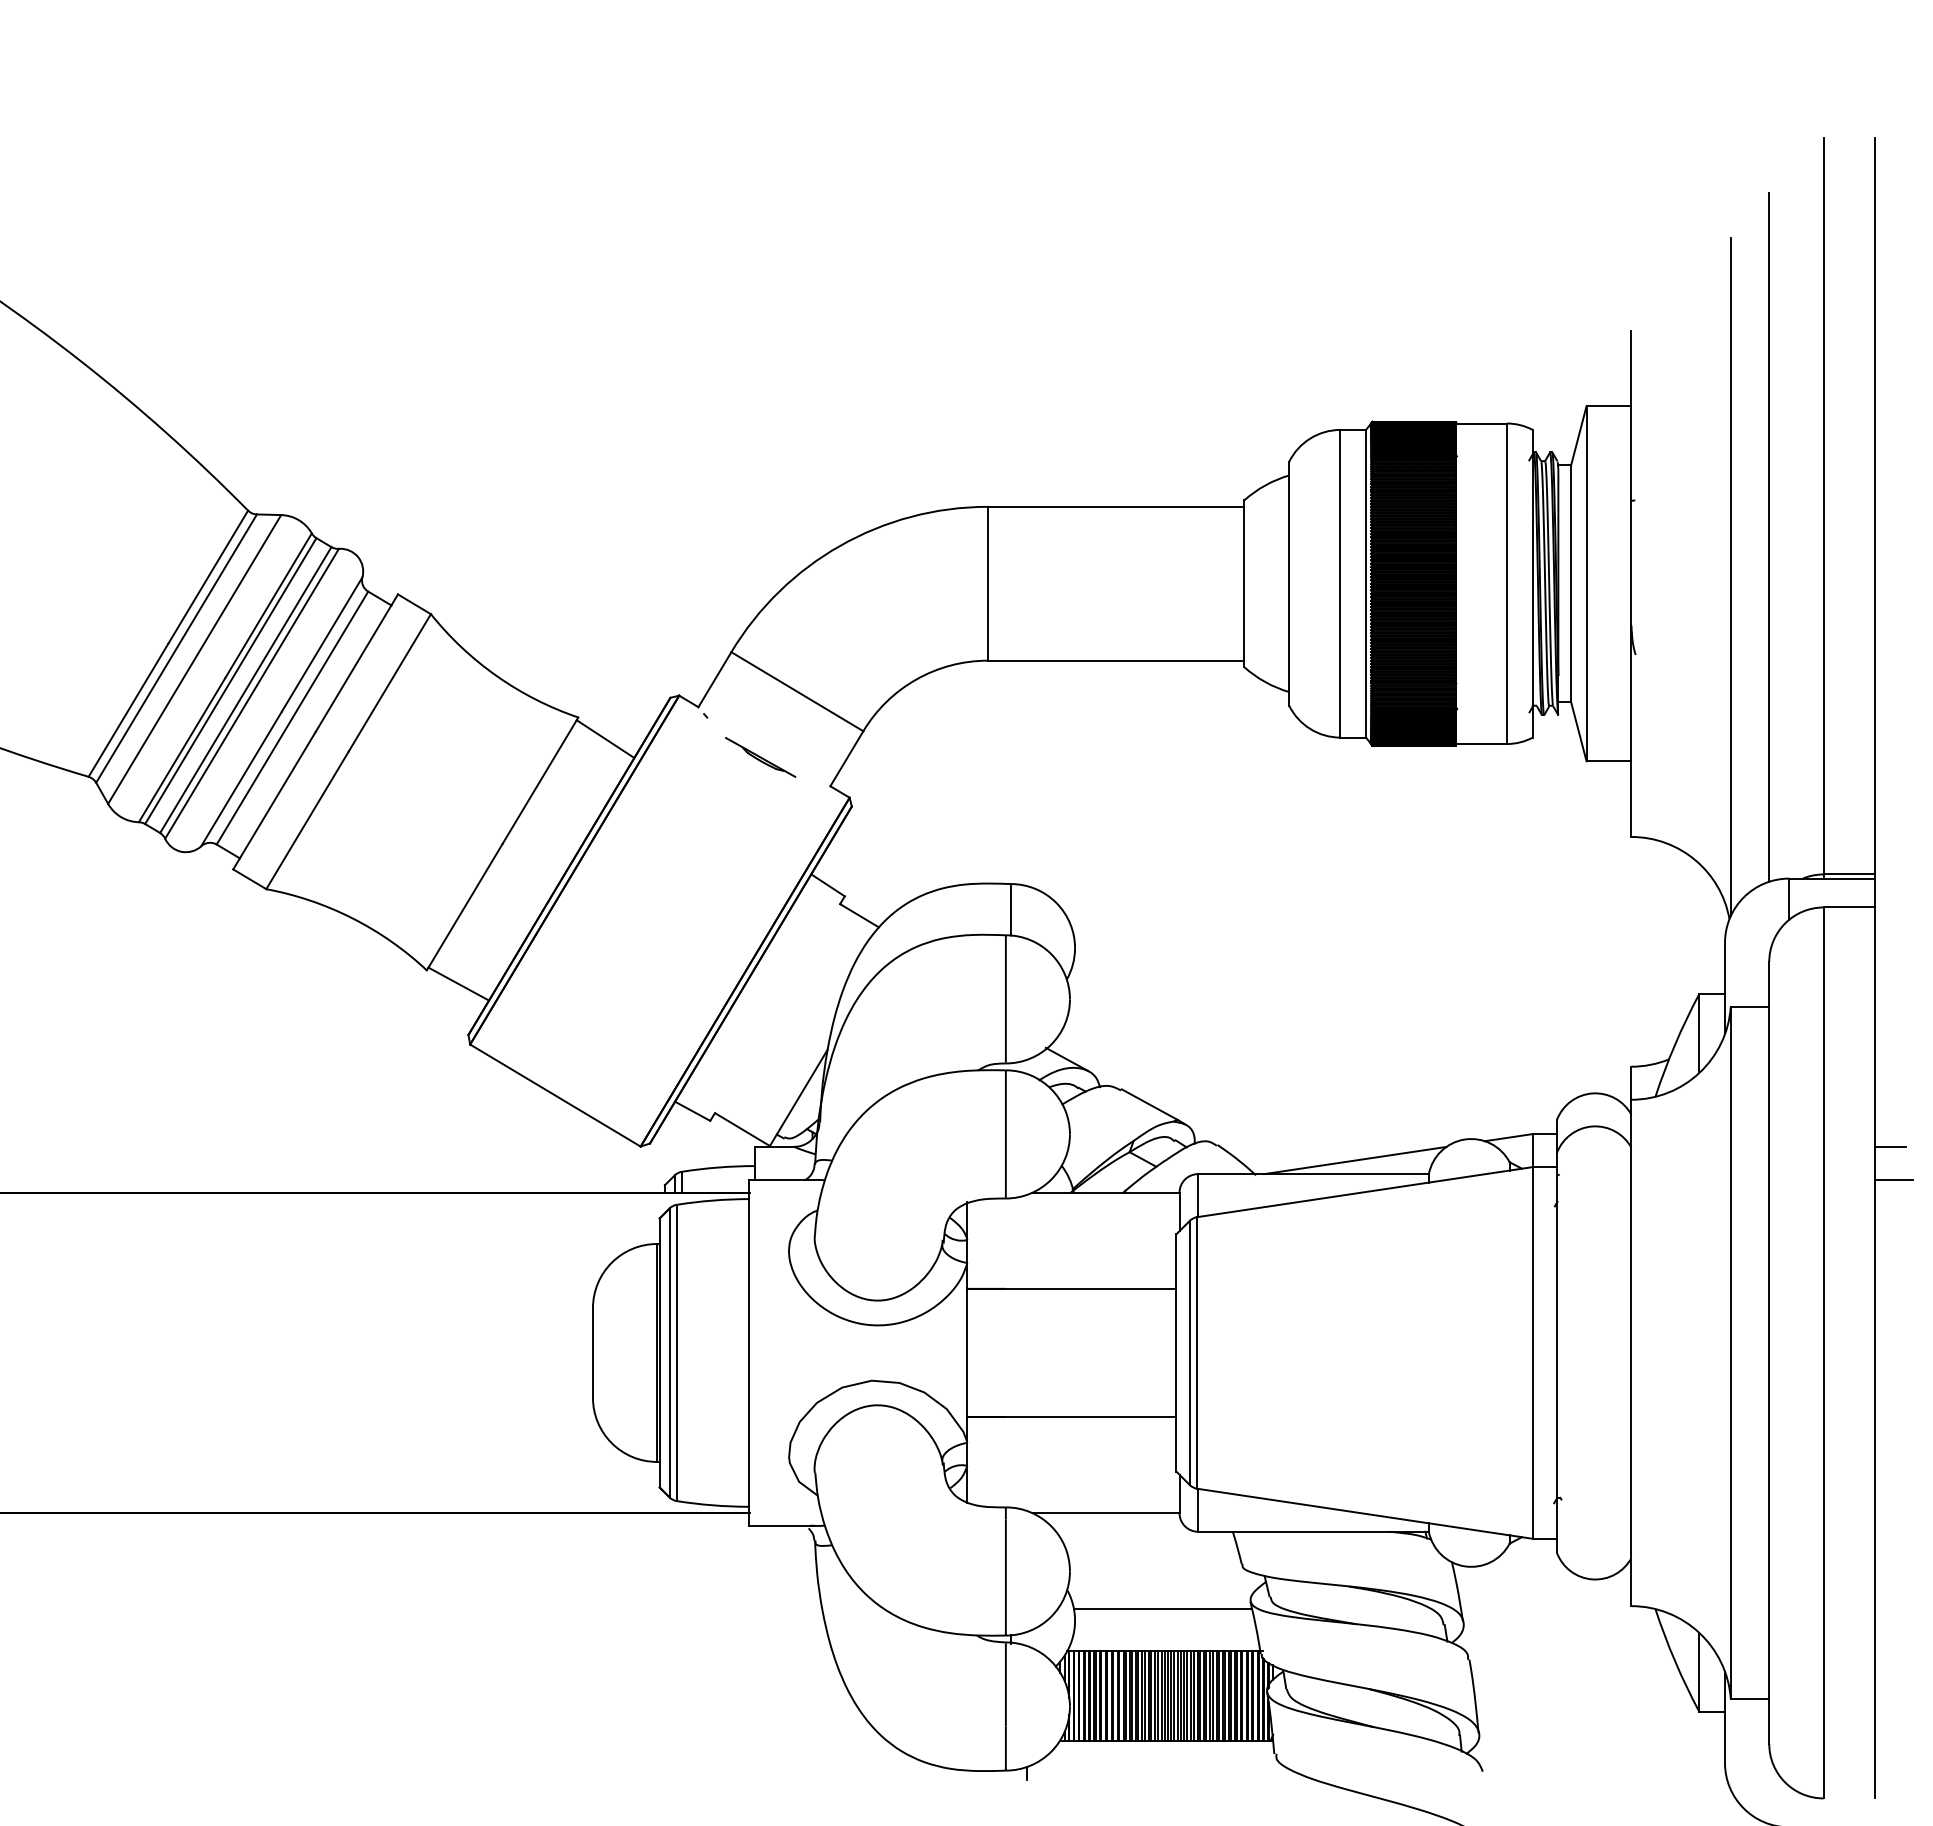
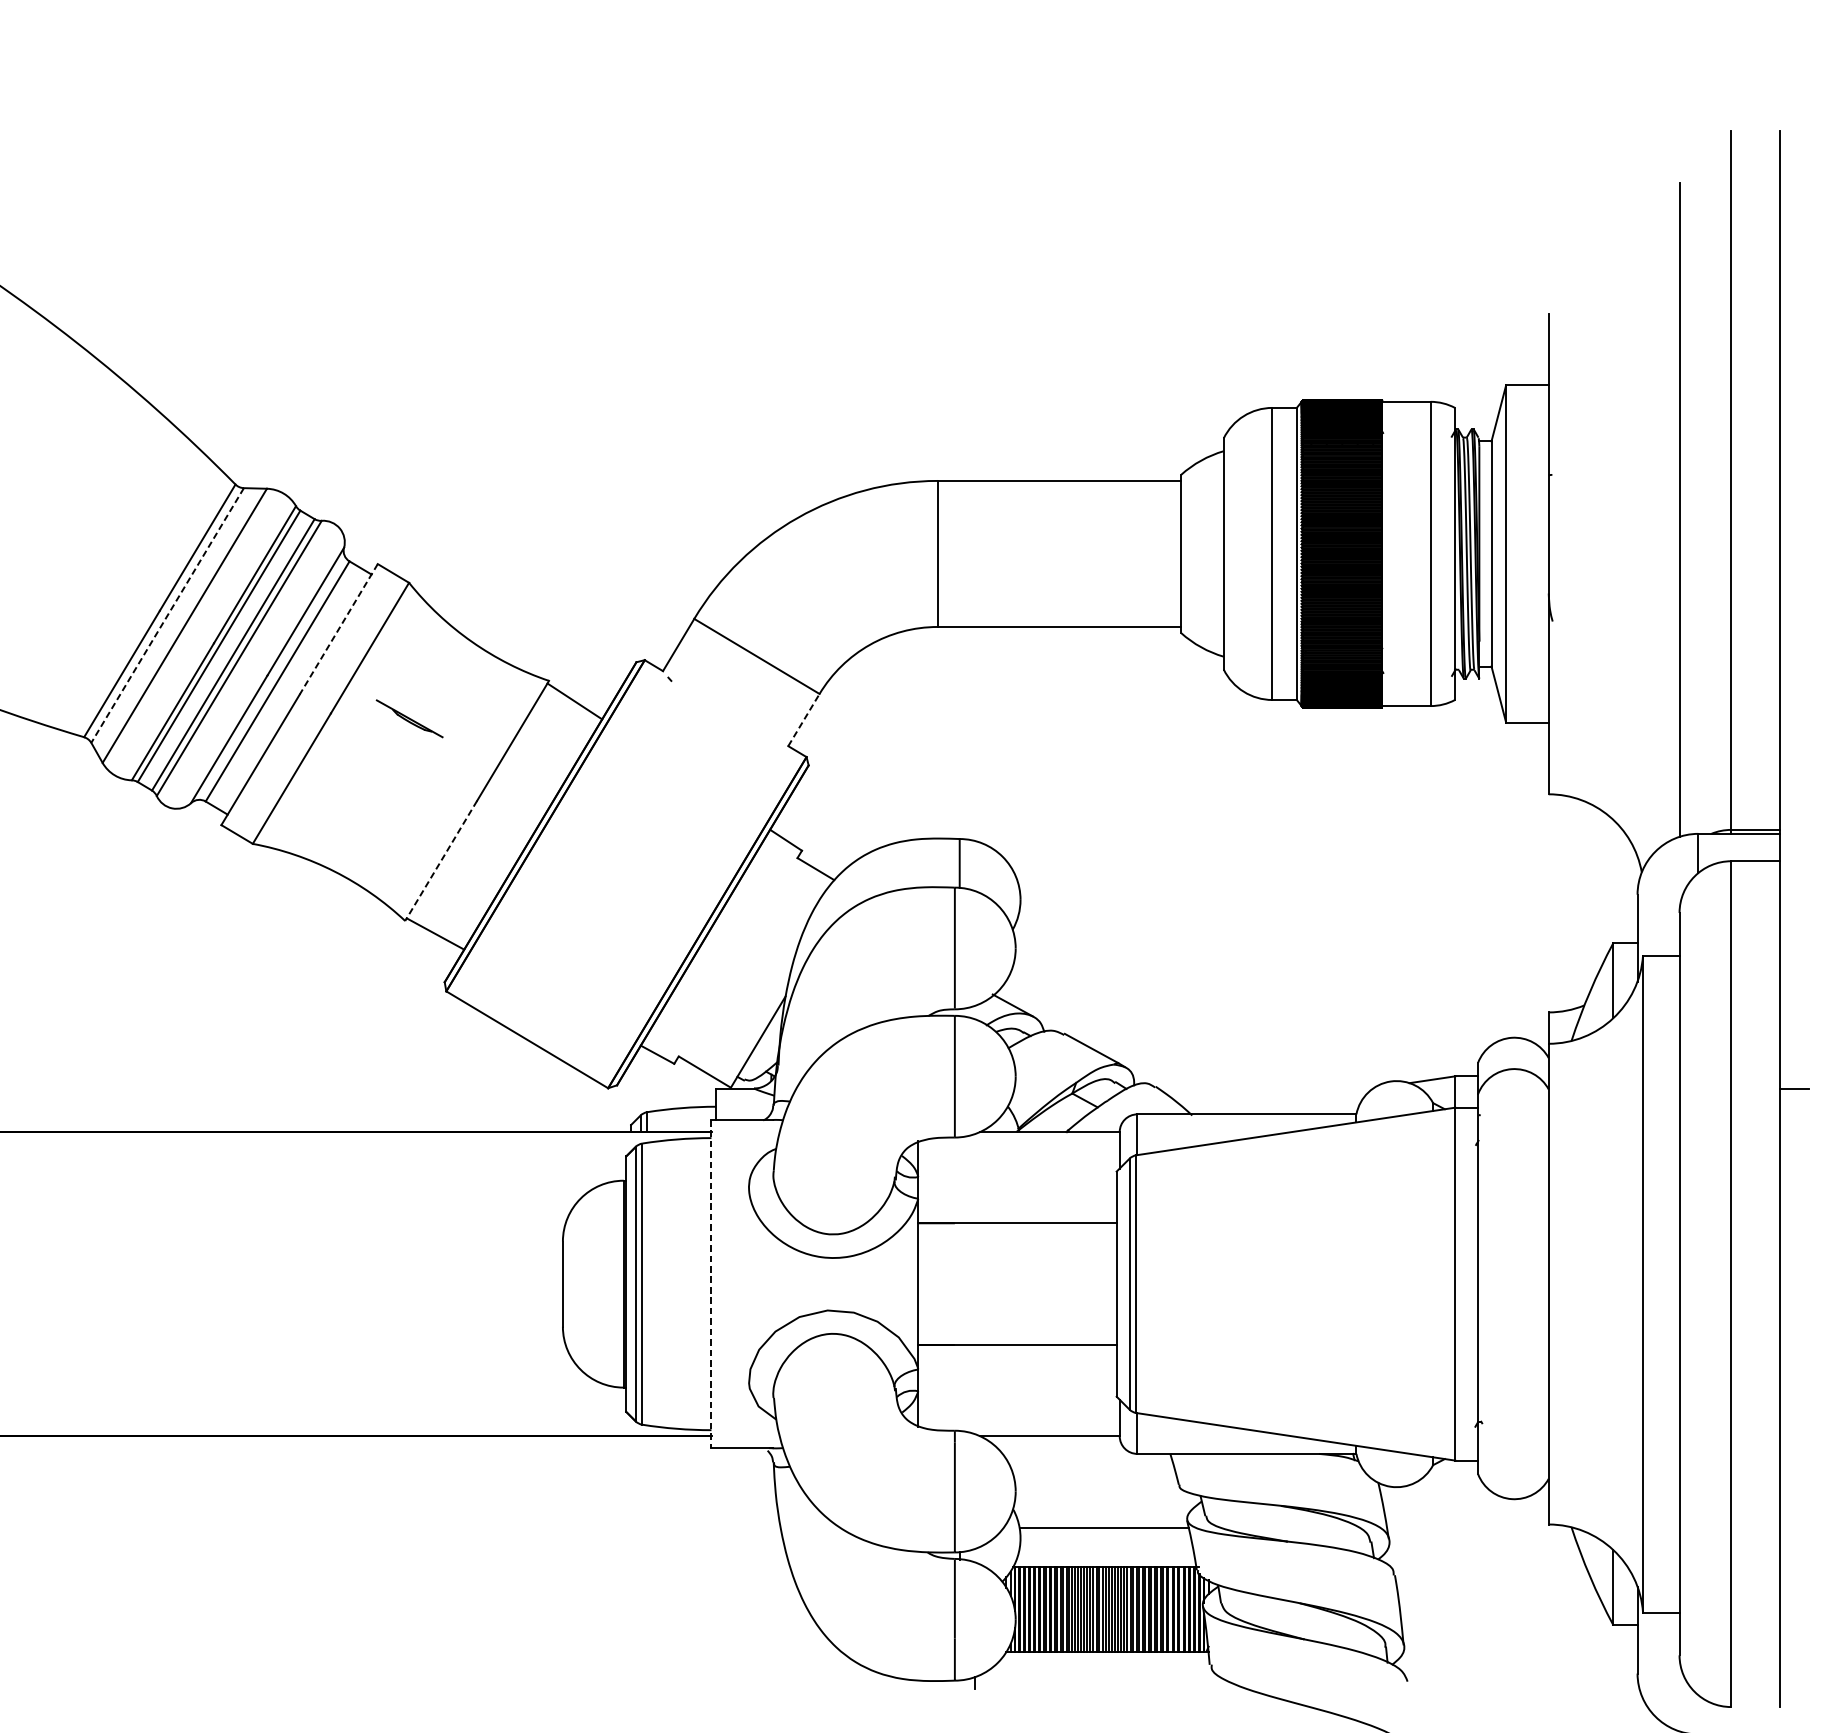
line: (1730, 576) -> (1642, 547), removed
line: (176, 649) -> (167, 616), solid -> dashed
line: (356, 663) -> (338, 629), solid -> dashed
part: (760, 757) -> (409, 718), moved
line: (847, 758) -> (804, 719), solid -> dashed
line: (464, 907) -> (440, 861), solid -> dashed
line: (1355, 1160) -> (1286, 1101), removed
line: (1894, 1179) -> (1798, 1119), removed
line: (749, 1353) -> (711, 1284), solid -> dashed

